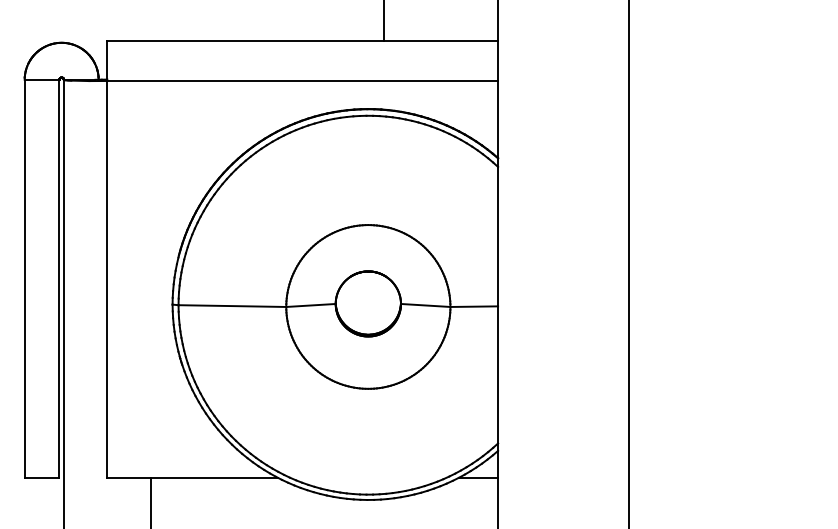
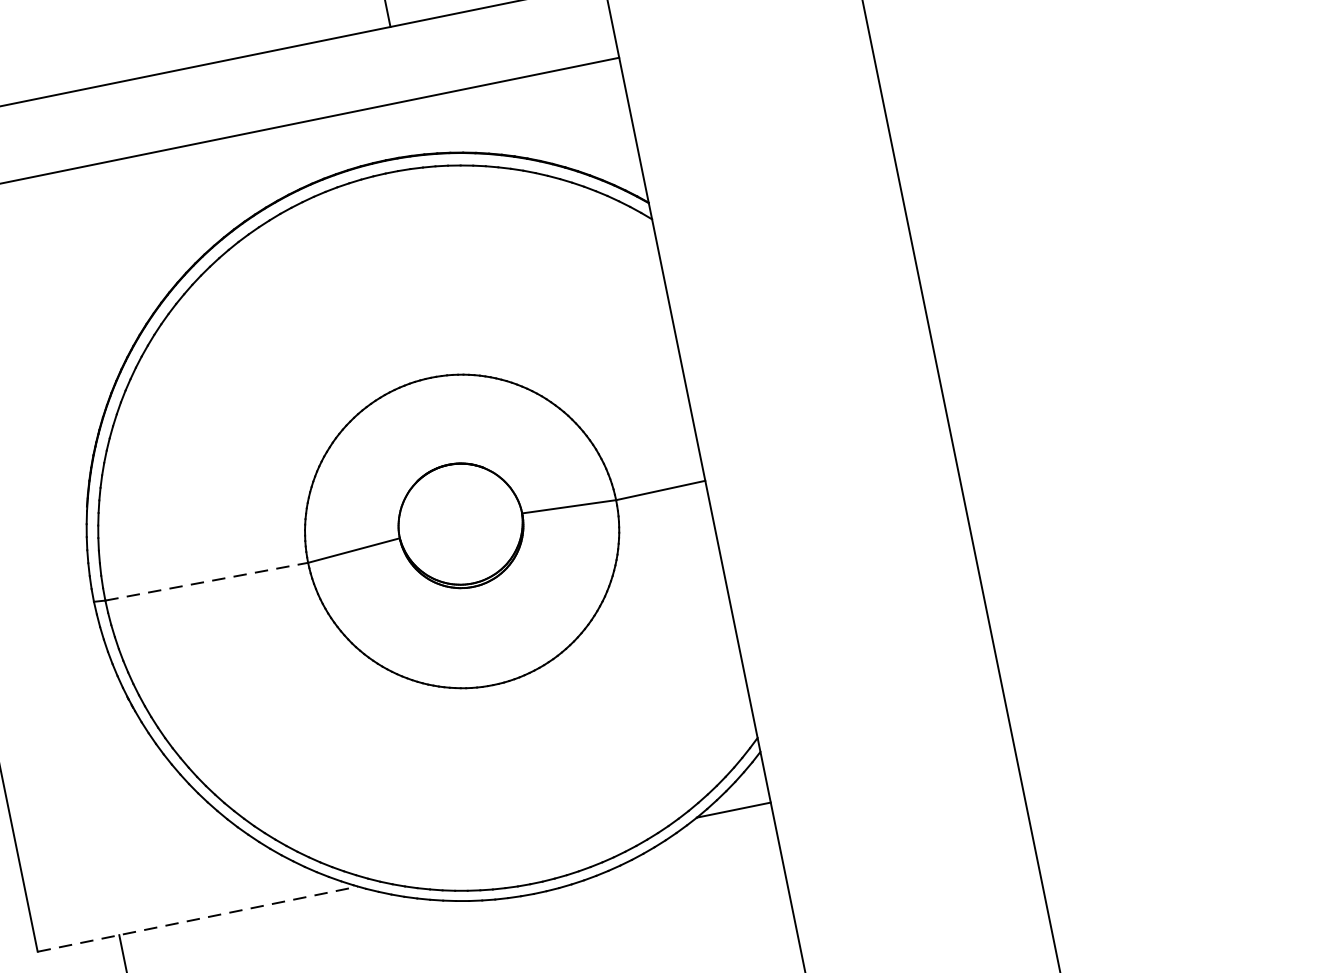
line: (232, 306) -> (207, 582), solid -> dashed
line: (193, 477) -> (199, 918), solid -> dashed

